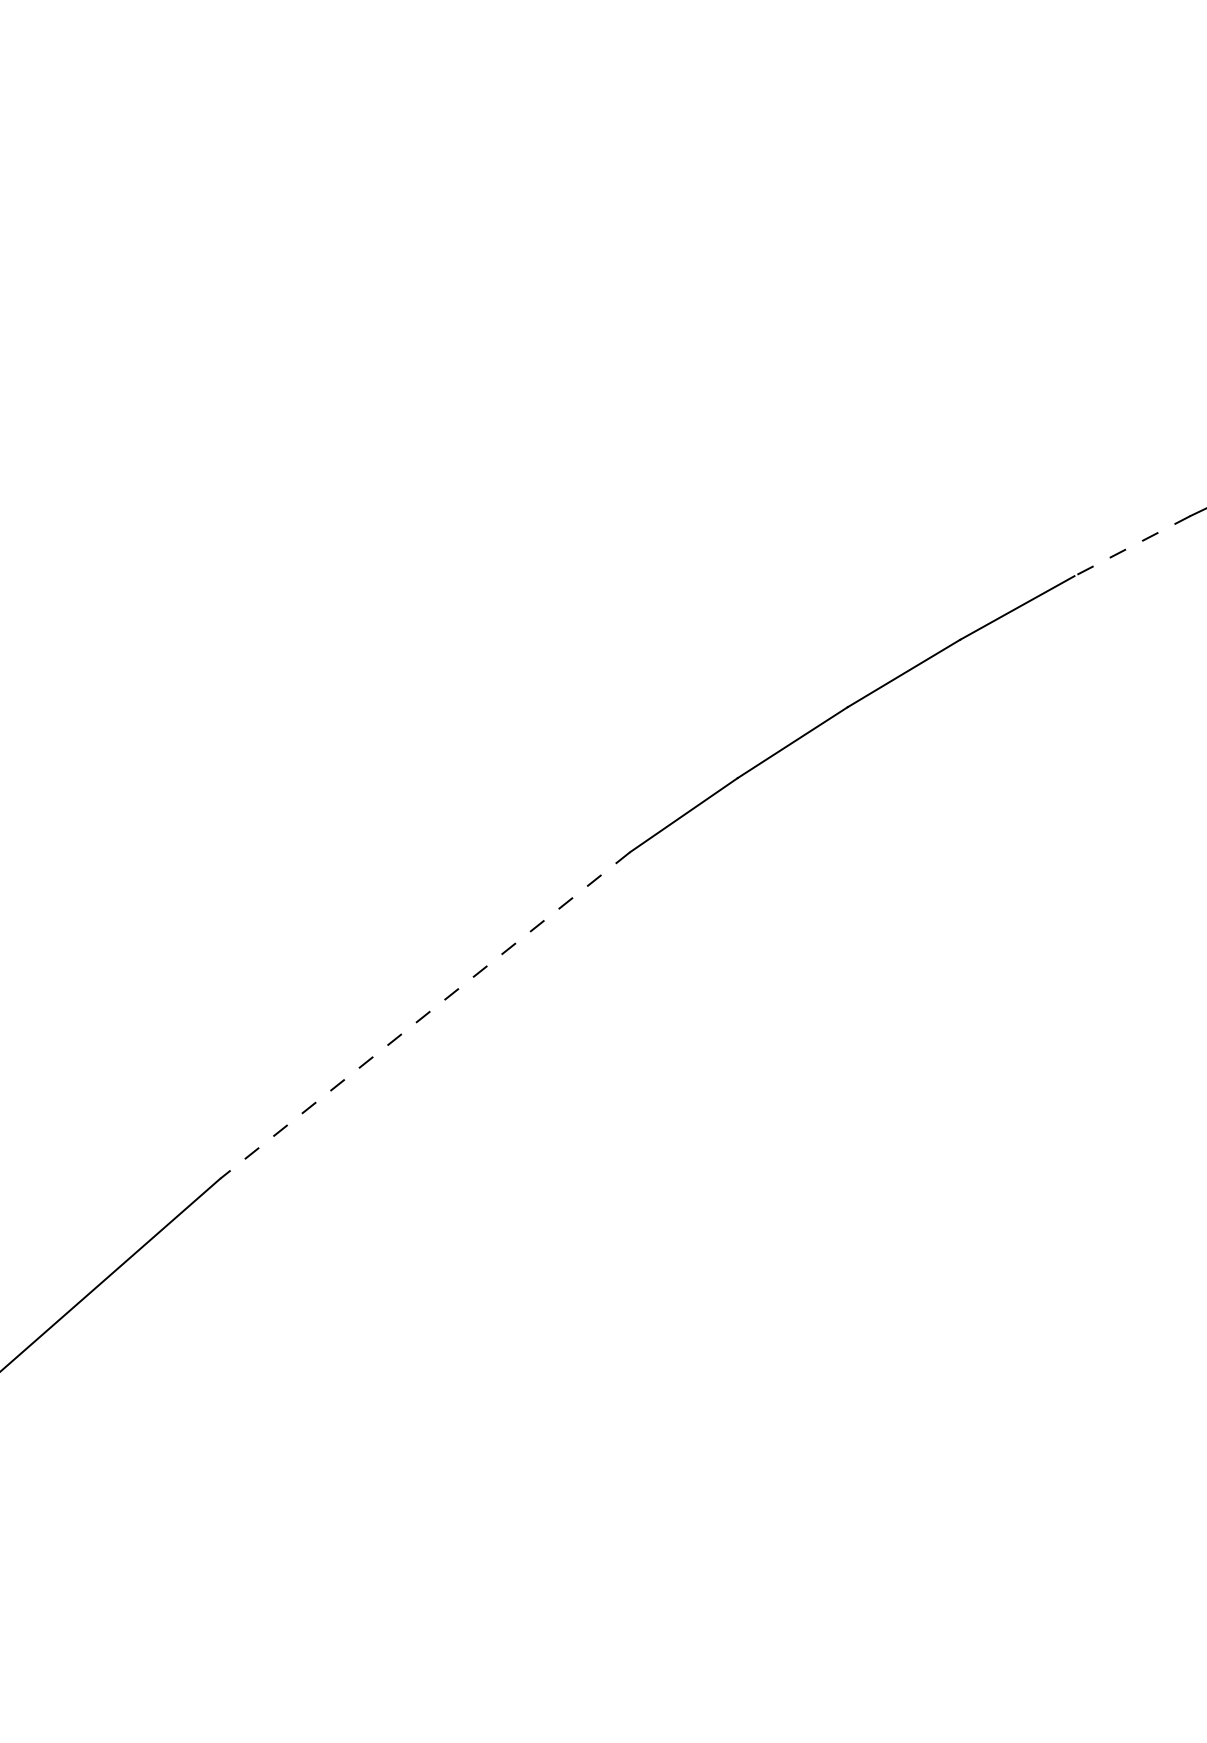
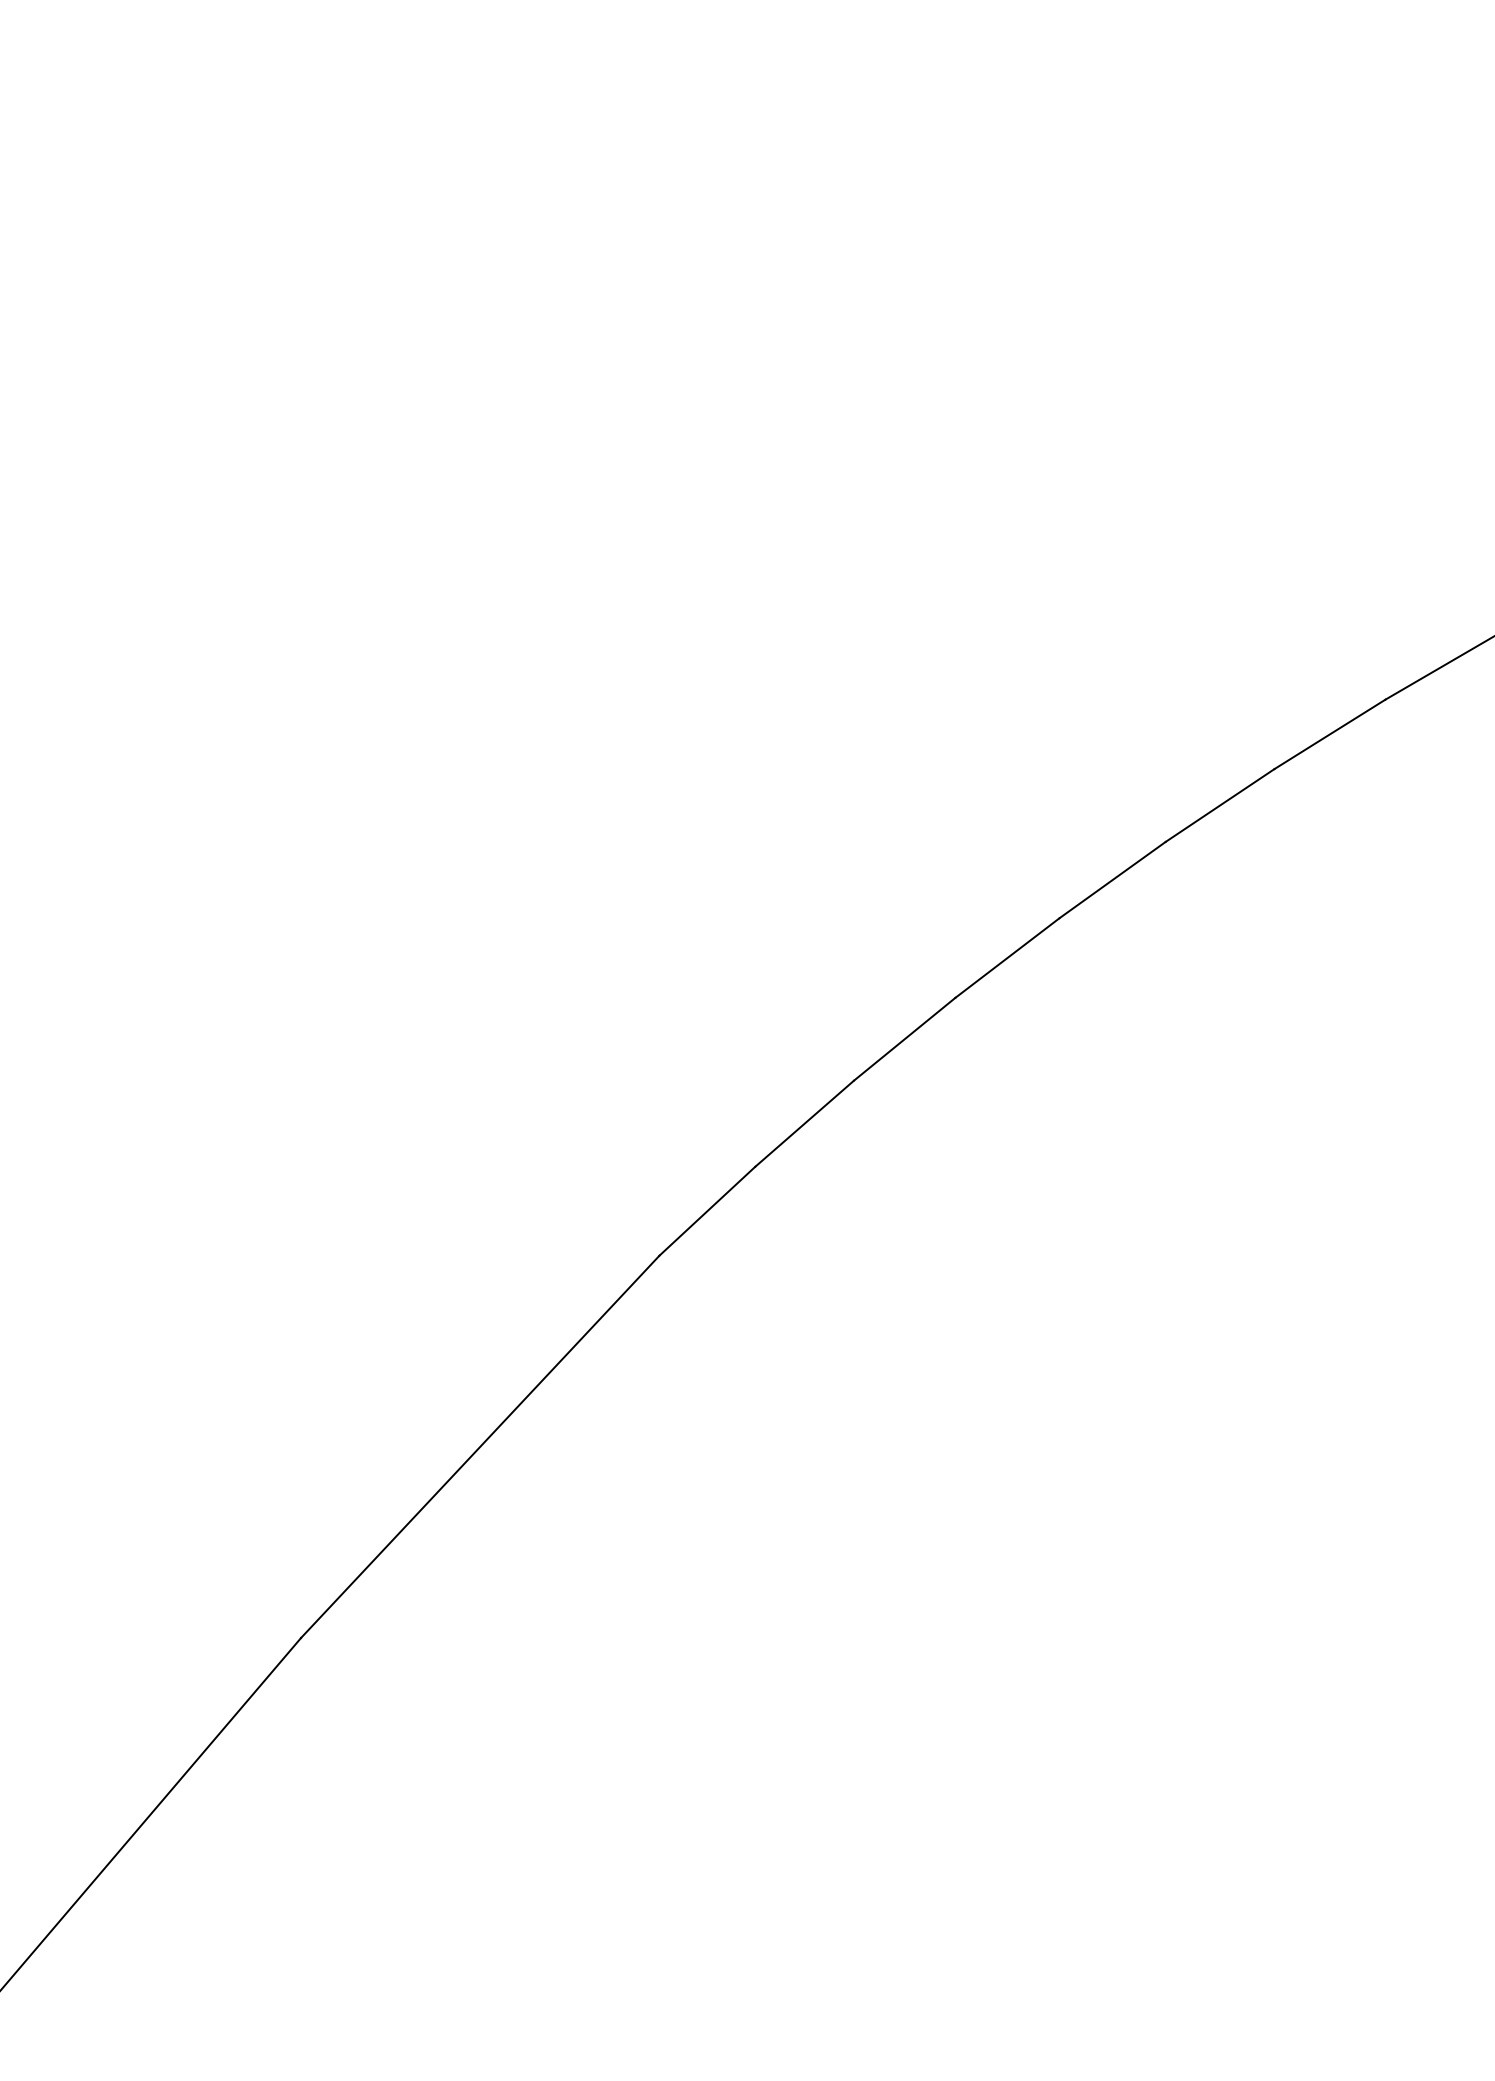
line: (1132, 546) -> (1112, 880), dashed -> solid
line: (425, 1015) -> (480, 1446), dashed -> solid

